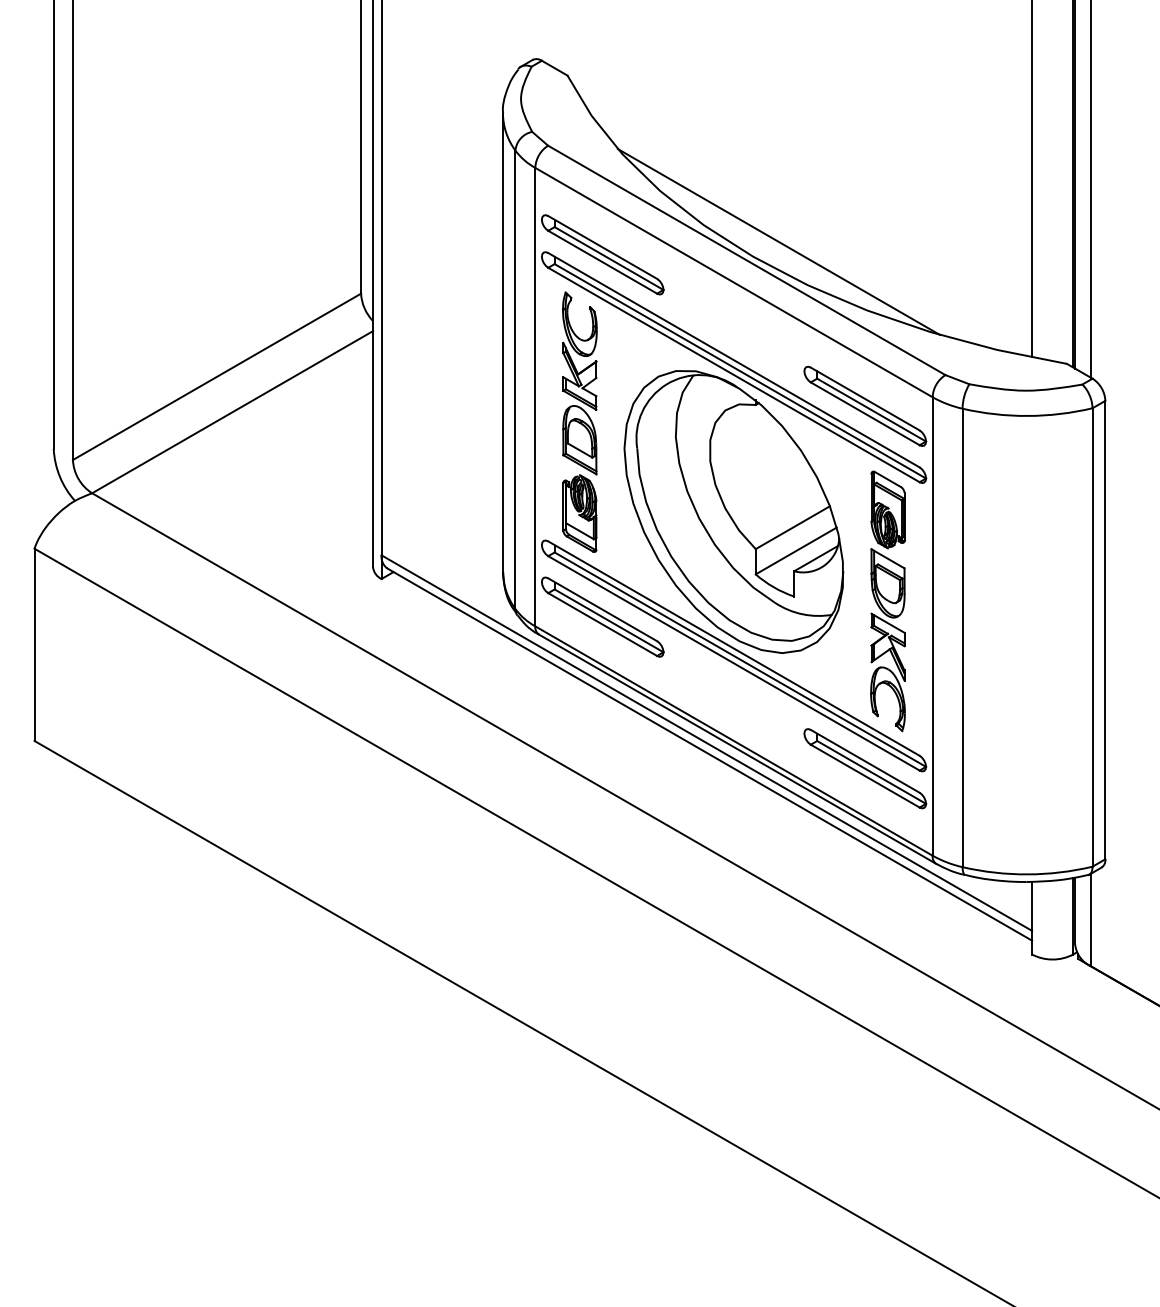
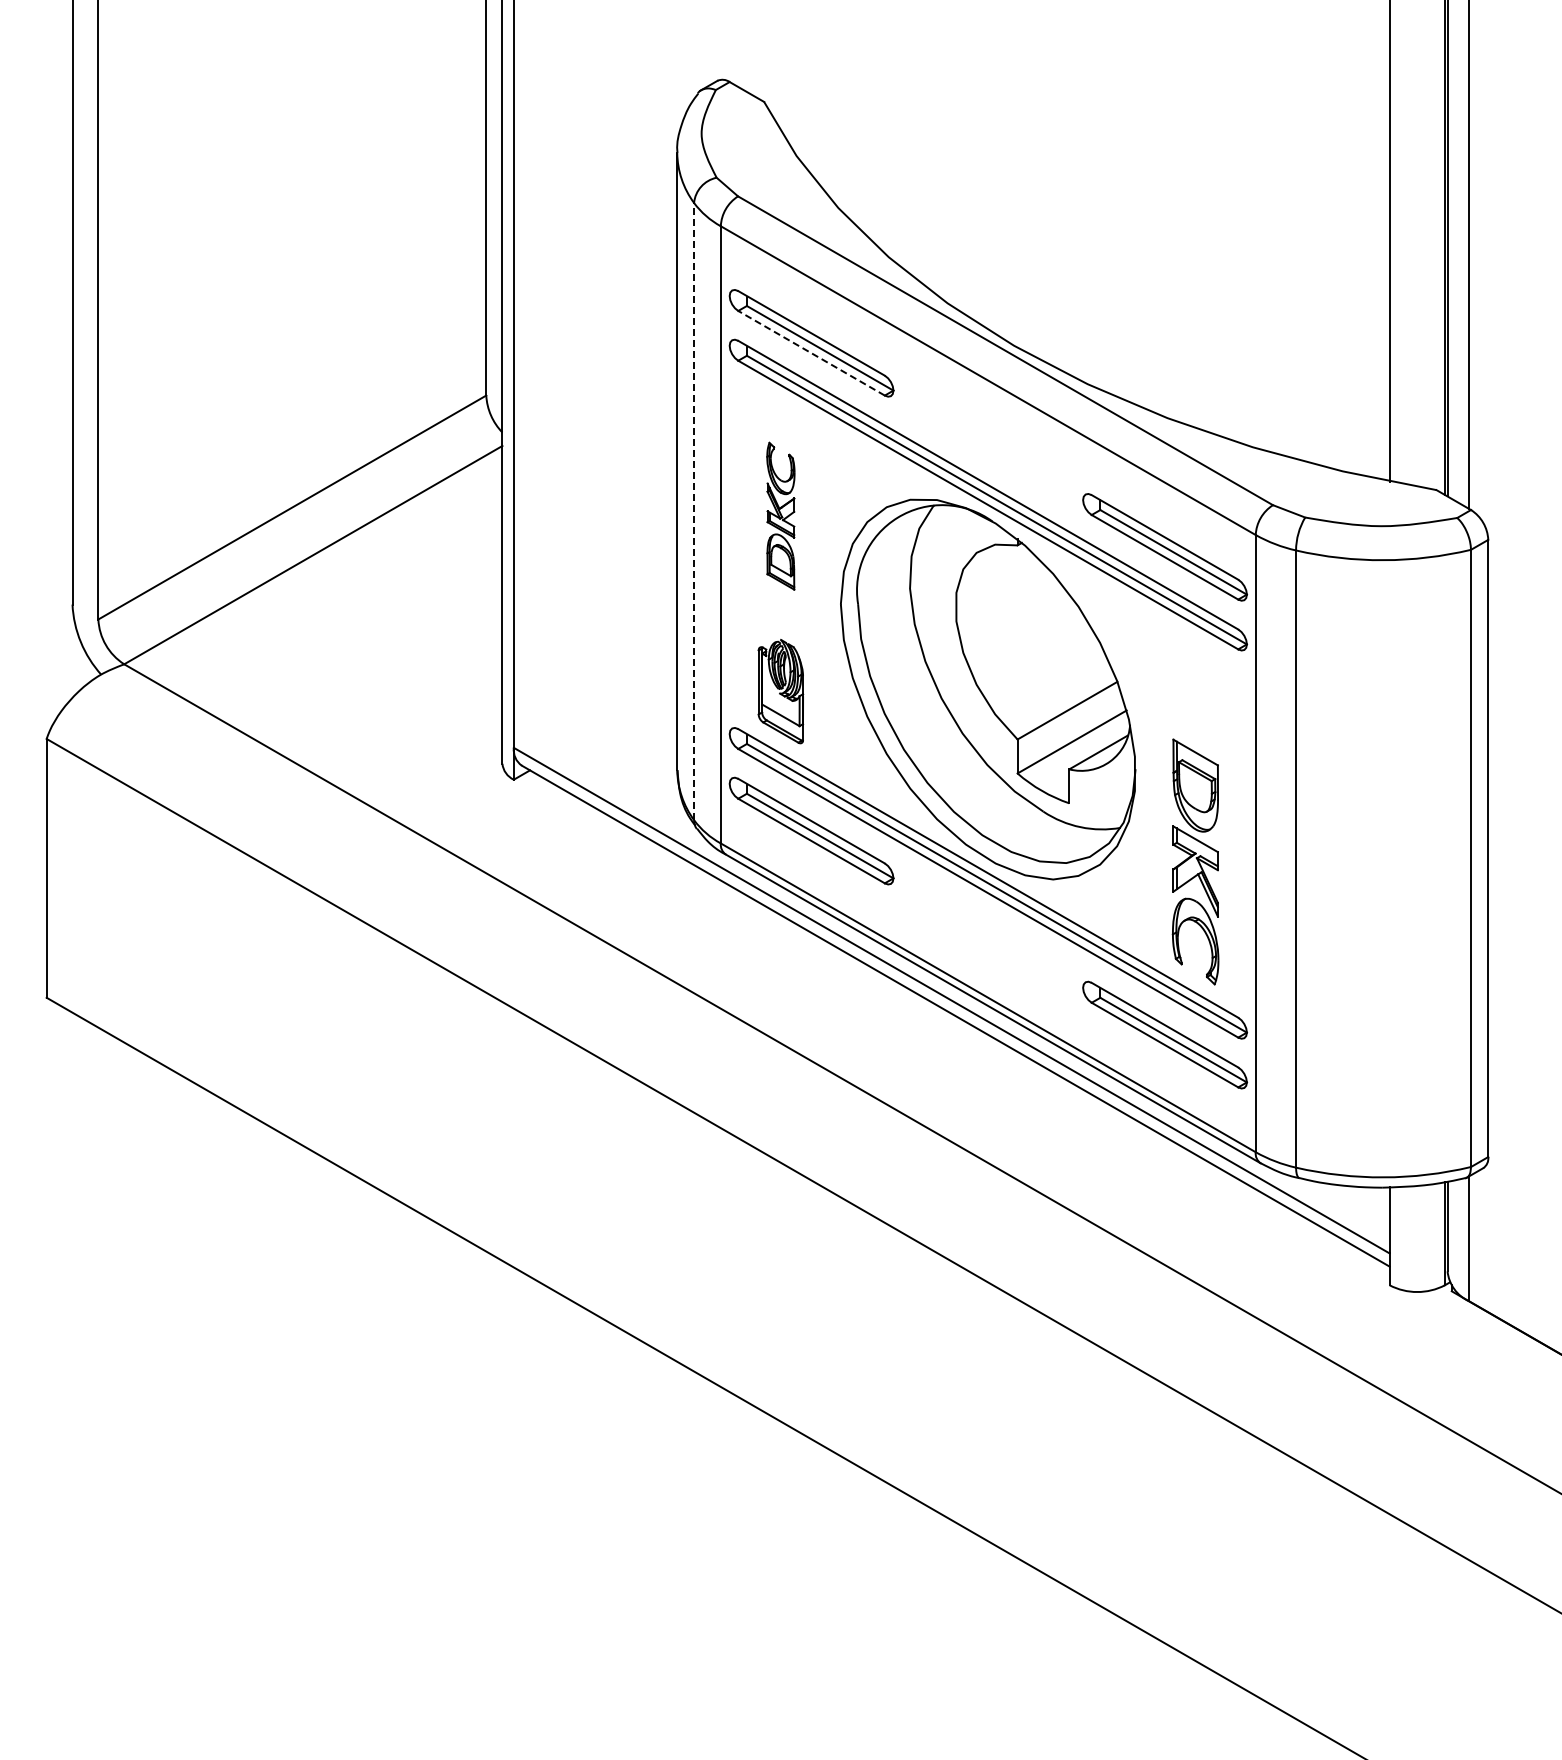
line: (778, 241) -> (1048, 325), removed
line: (602, 262) -> (811, 353), solid -> dashed
line: (515, 379) -> (694, 511), solid -> dashed
part: (579, 382) -> (780, 515), size x0.6
part: (887, 509) -> (1195, 686), removed

